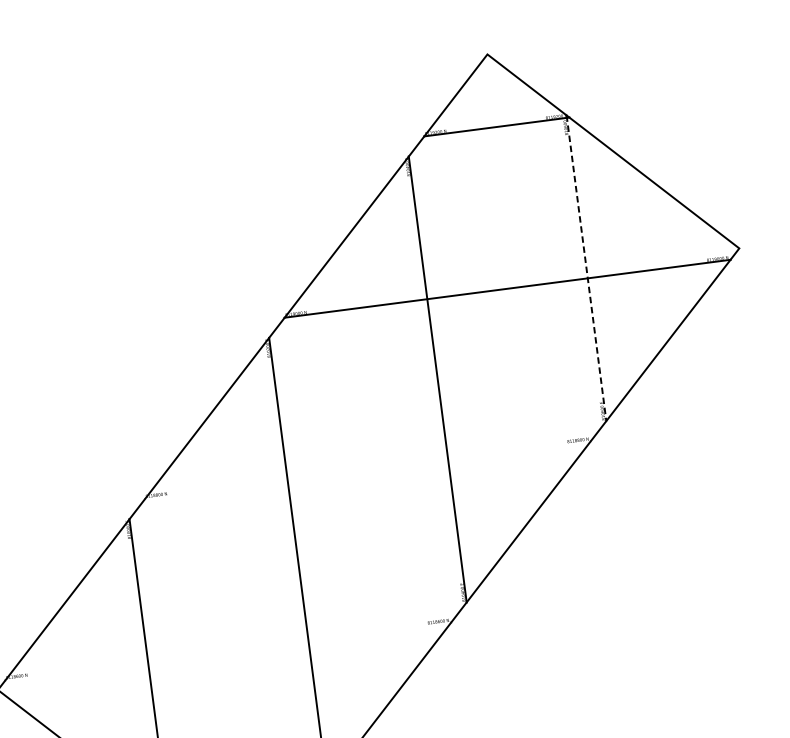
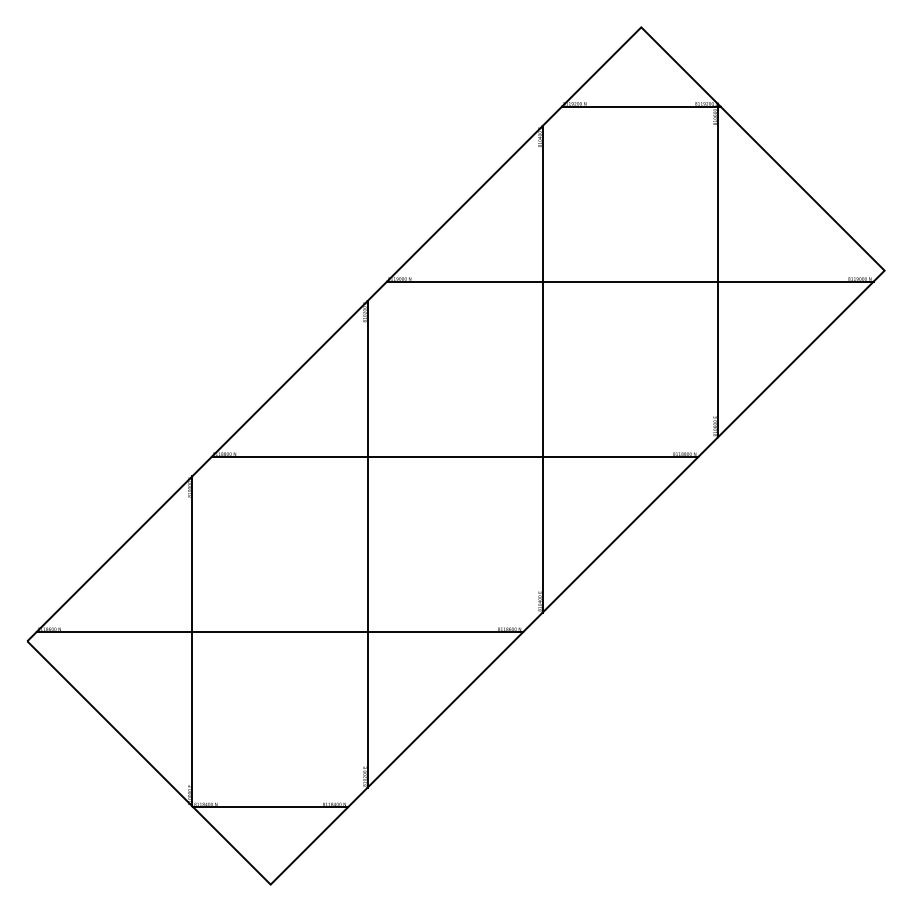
line: (586, 268) -> (717, 270), dashed -> solid
line: (367, 469) -> (454, 456), added
line: (227, 651) -> (279, 631), added

